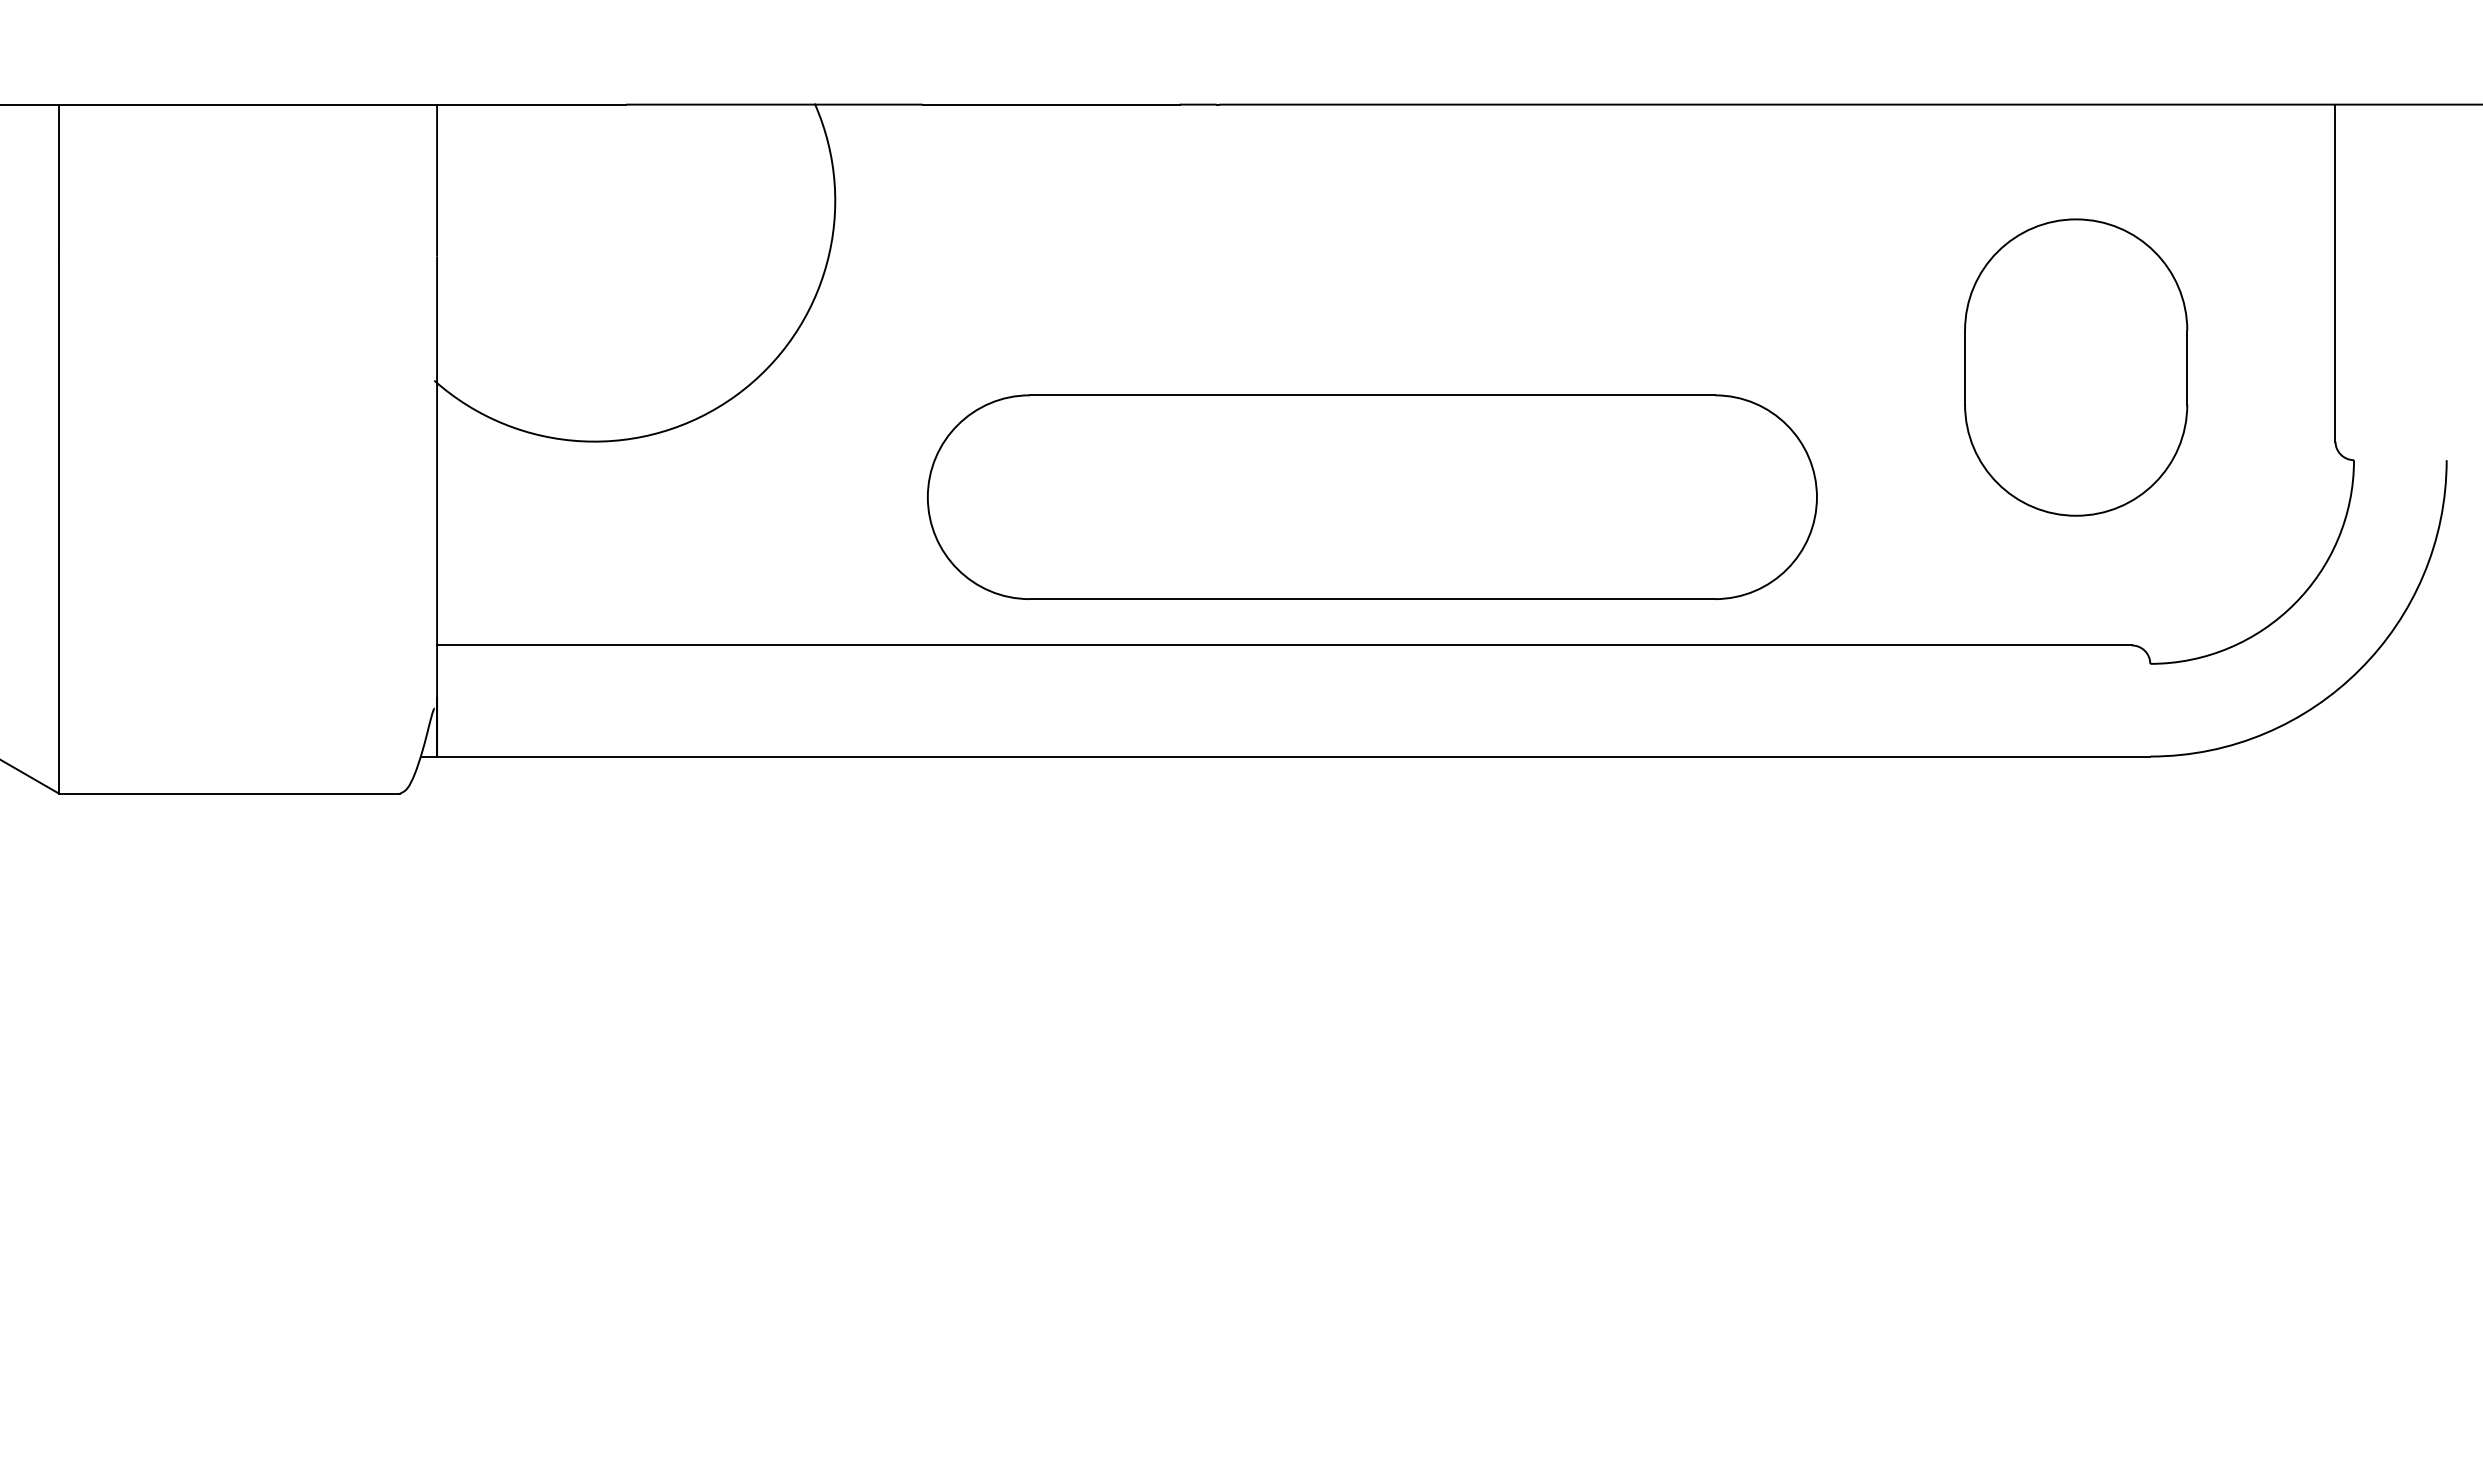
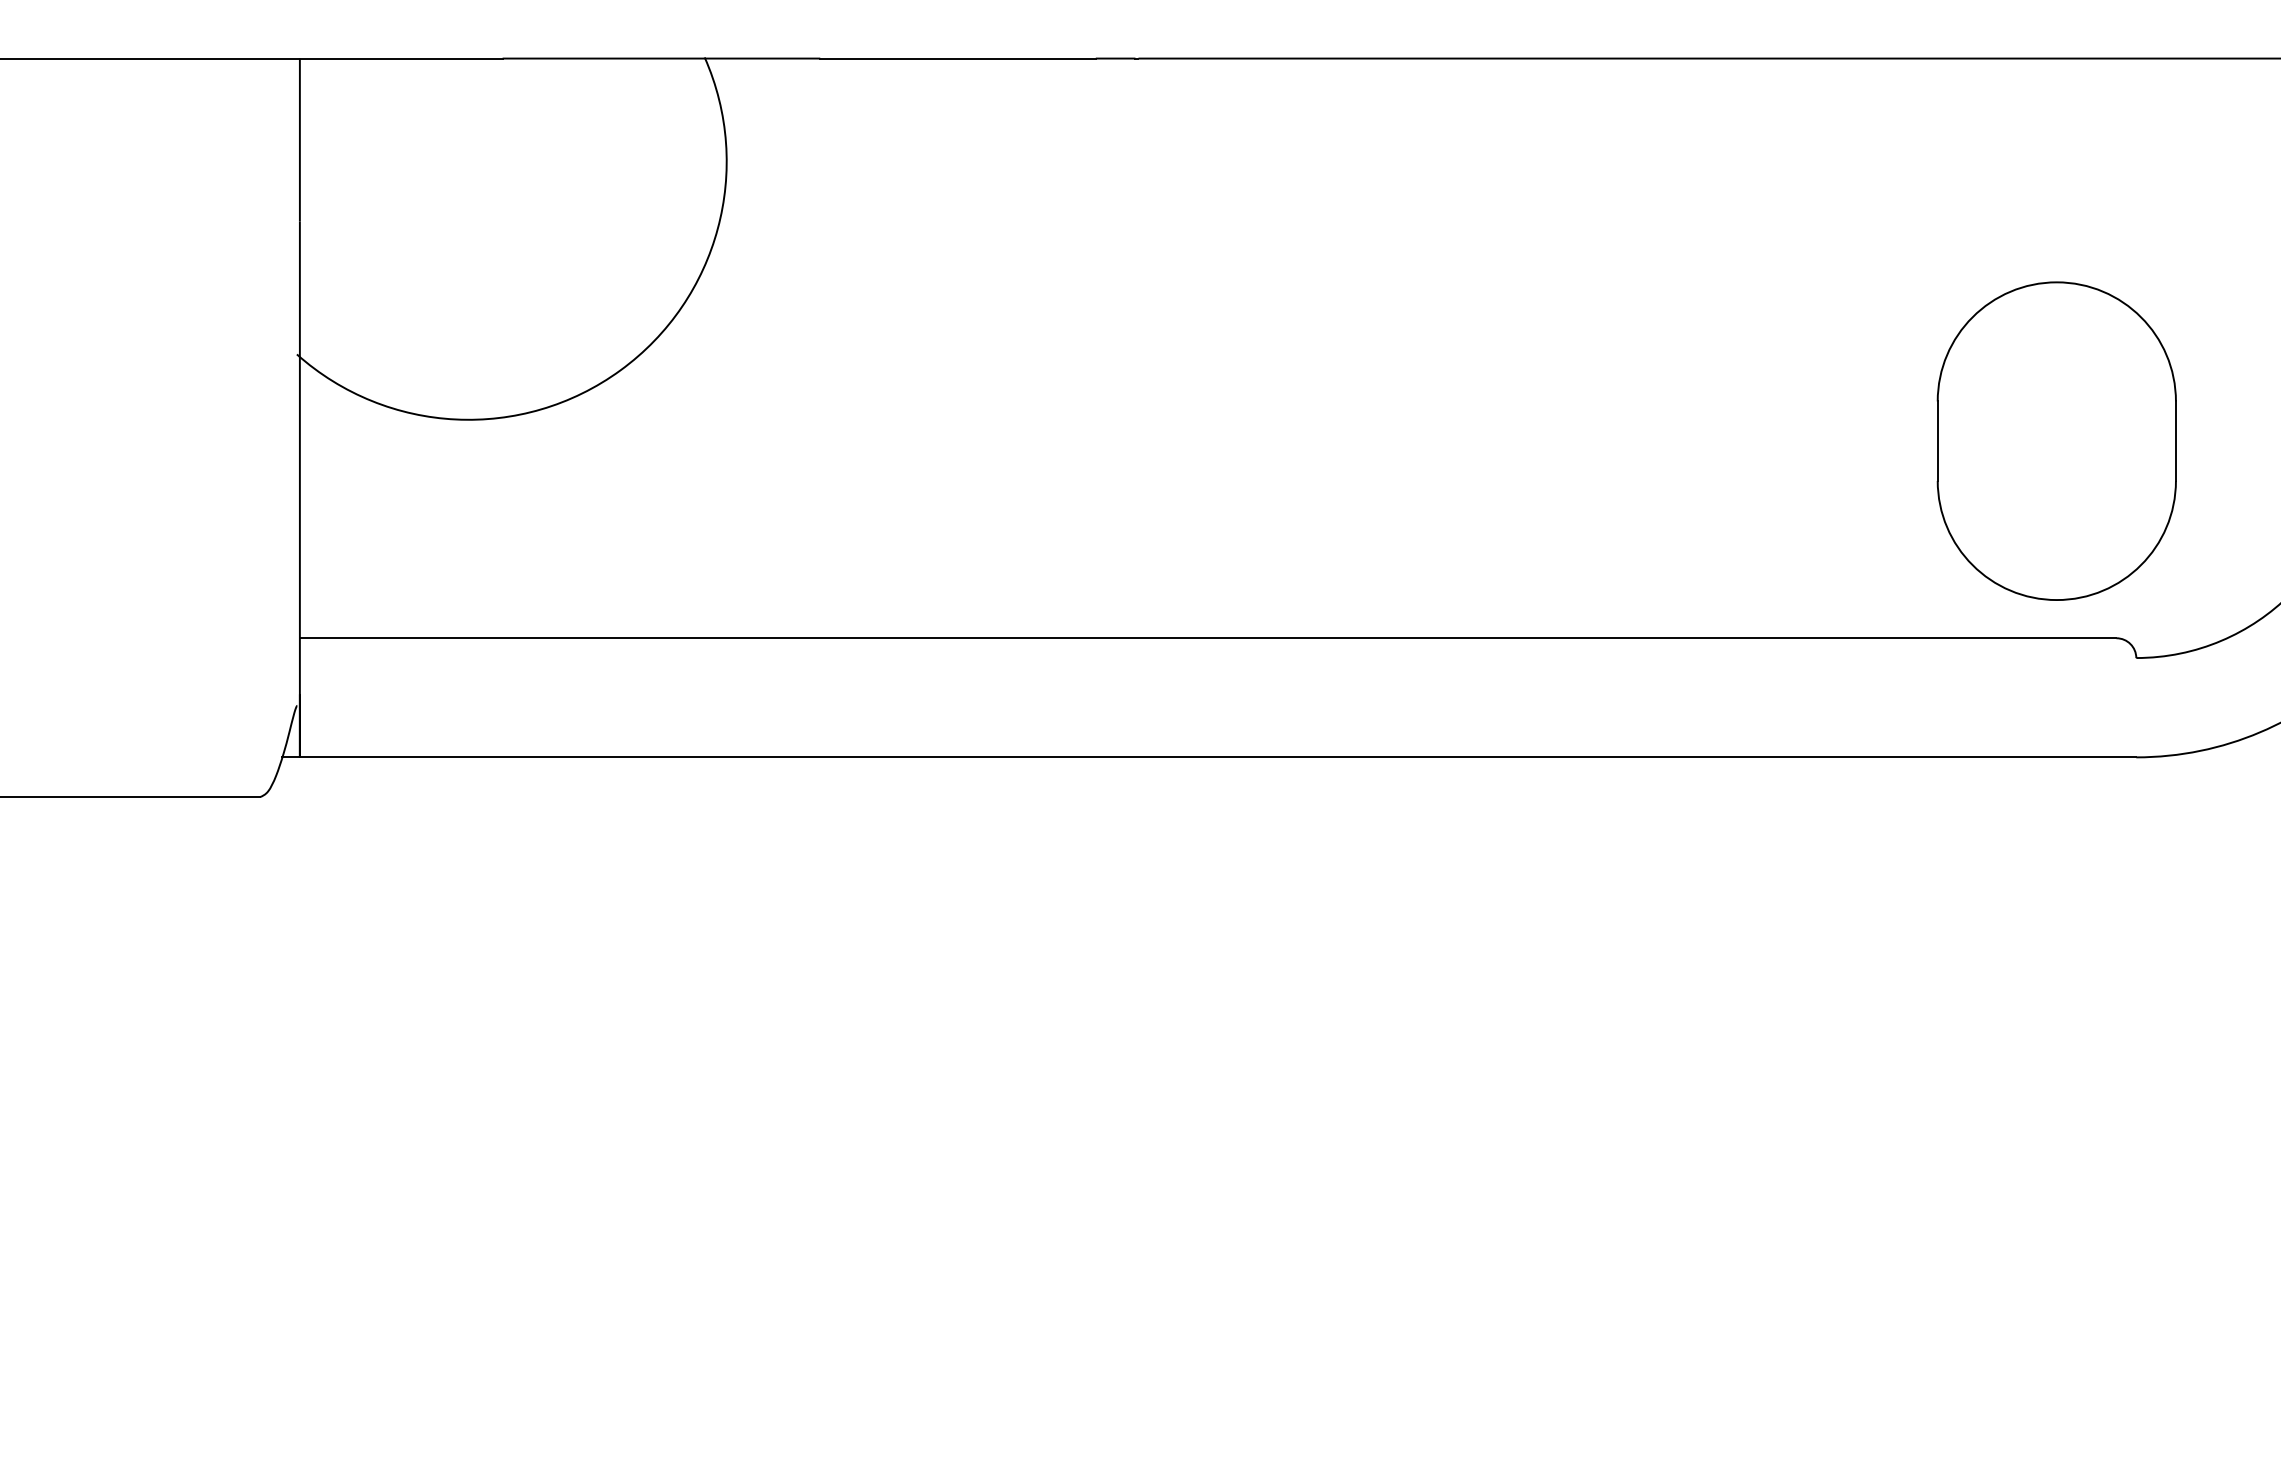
part: (2076, 367) -> (2057, 441), moved
part: (1372, 496) -> (1302, 478), removed

